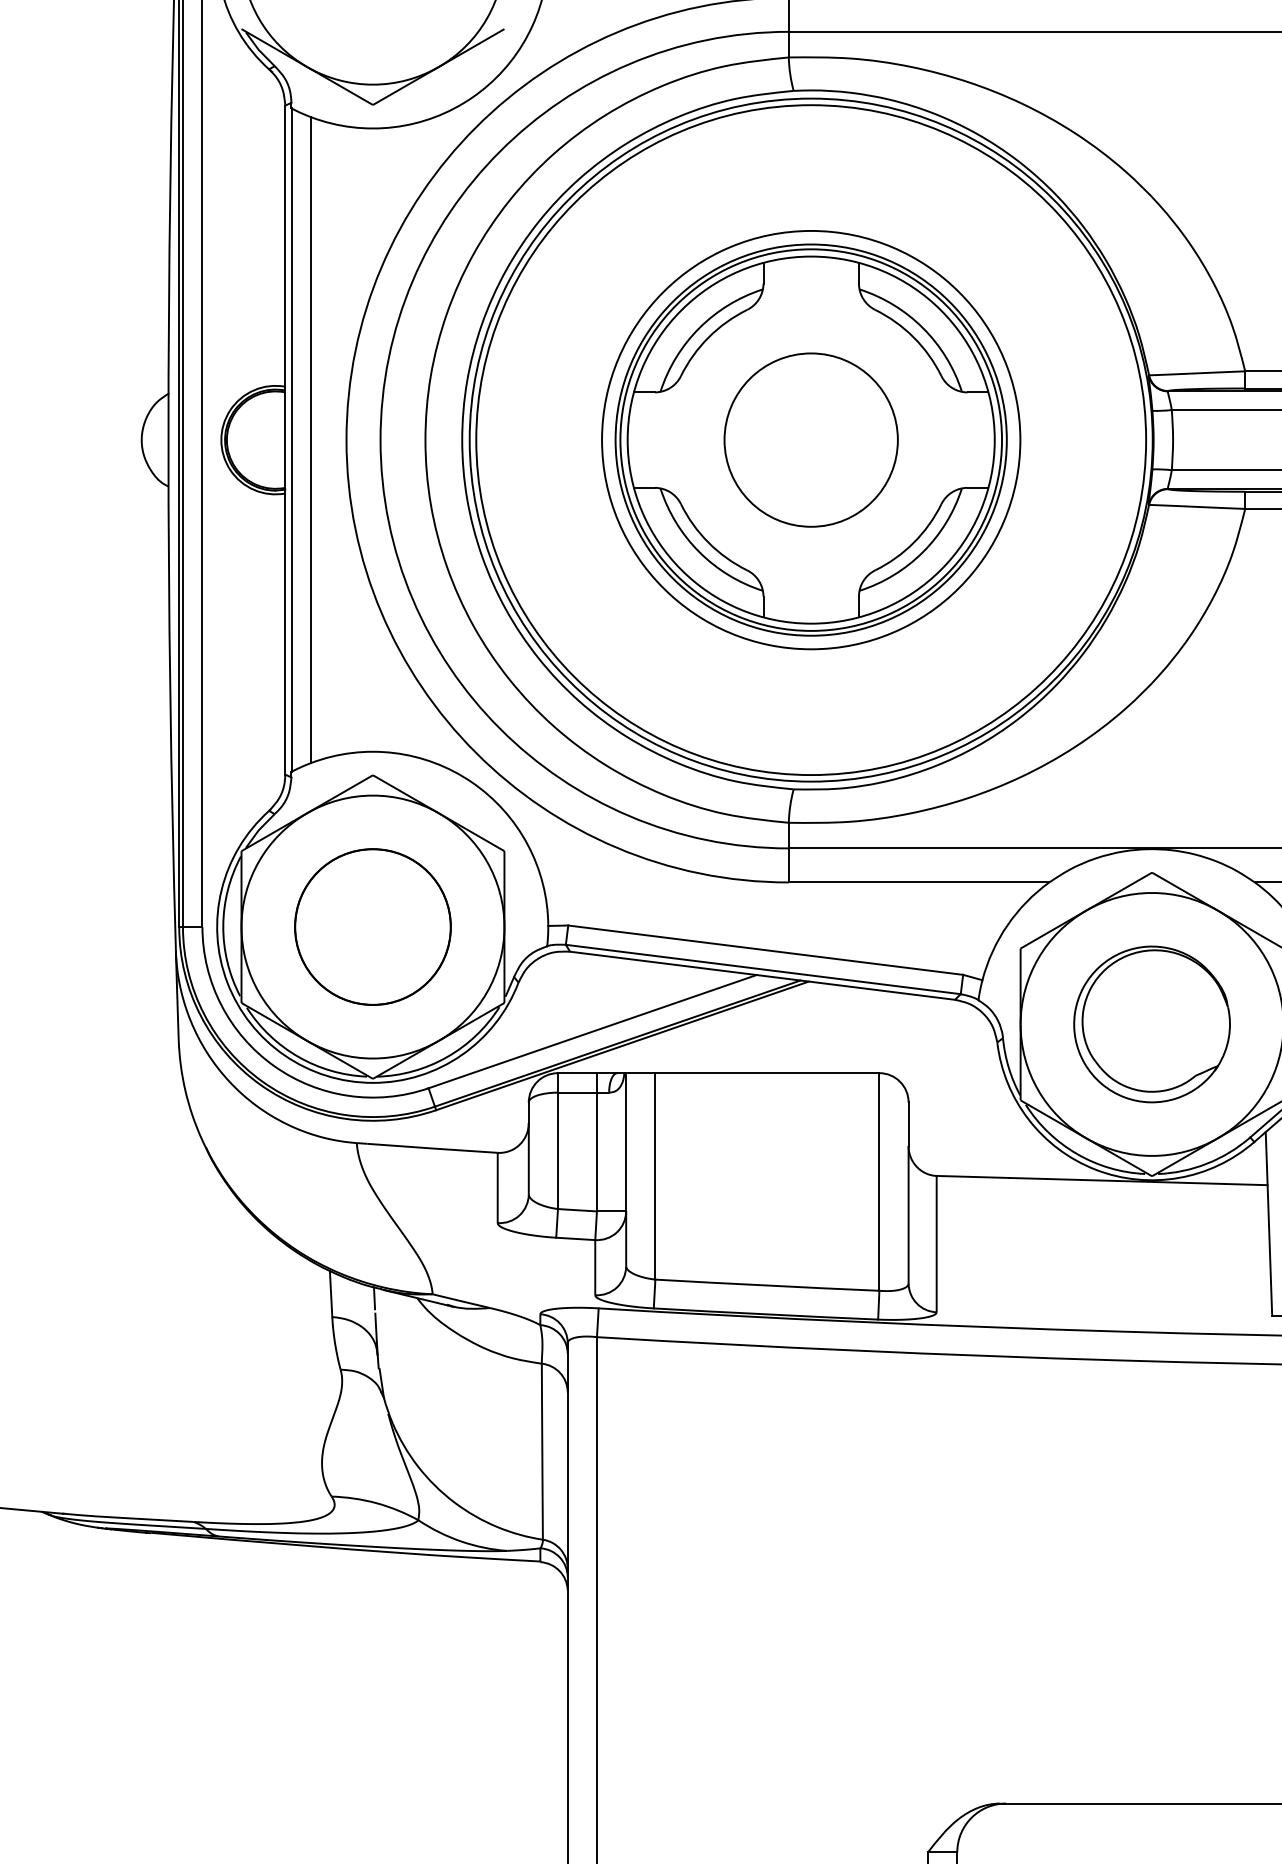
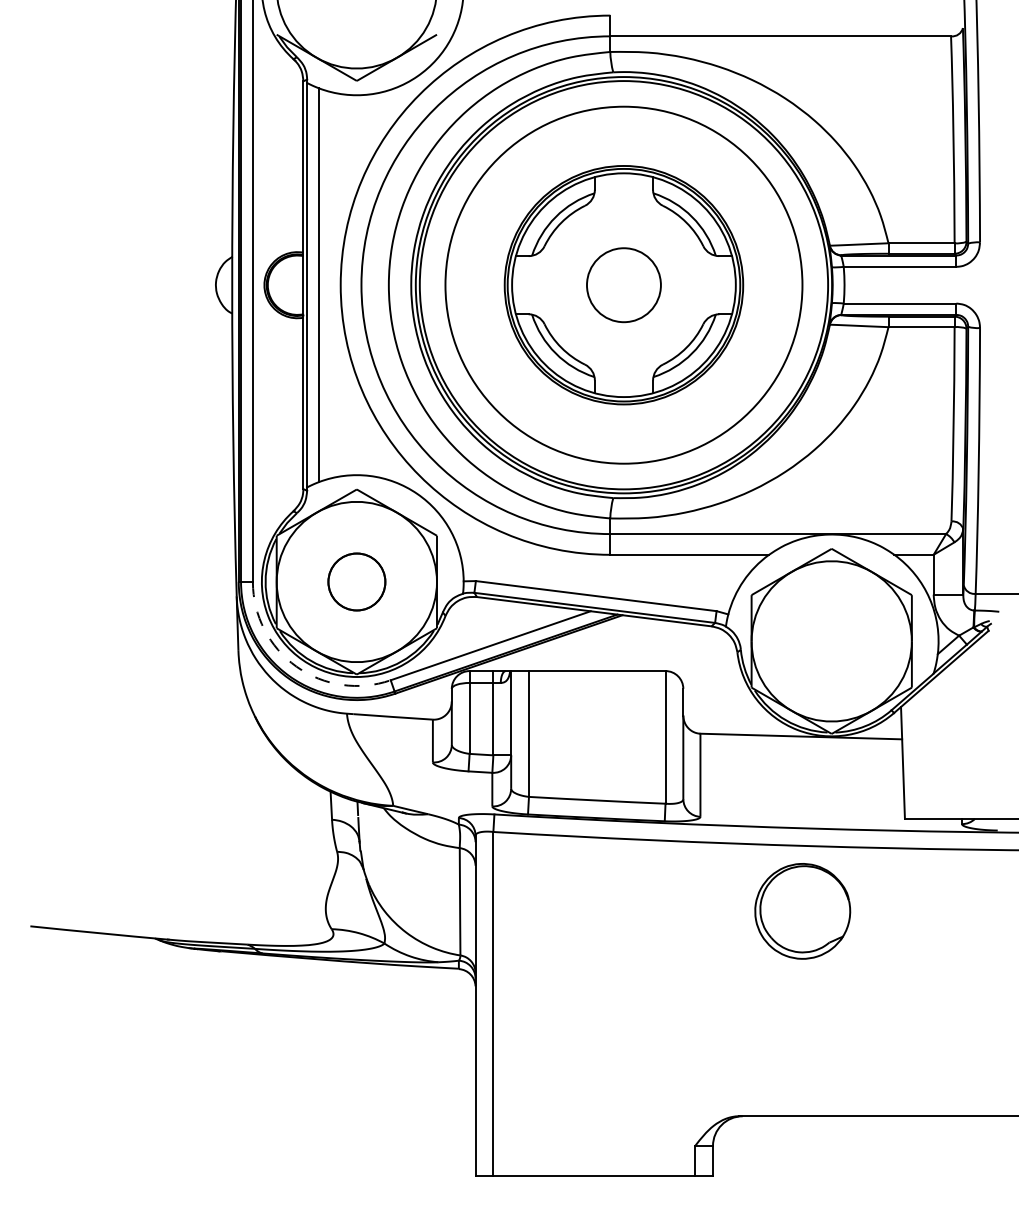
circle: (810, 438) -> (623, 284), size x1.4
circle: (810, 440) -> (623, 285), size x0.7
part: (372, 926) -> (356, 581), size x0.6
part: (1151, 1024) -> (802, 911), moved
arc: (273, 1065) -> (296, 666), solid -> dashed

